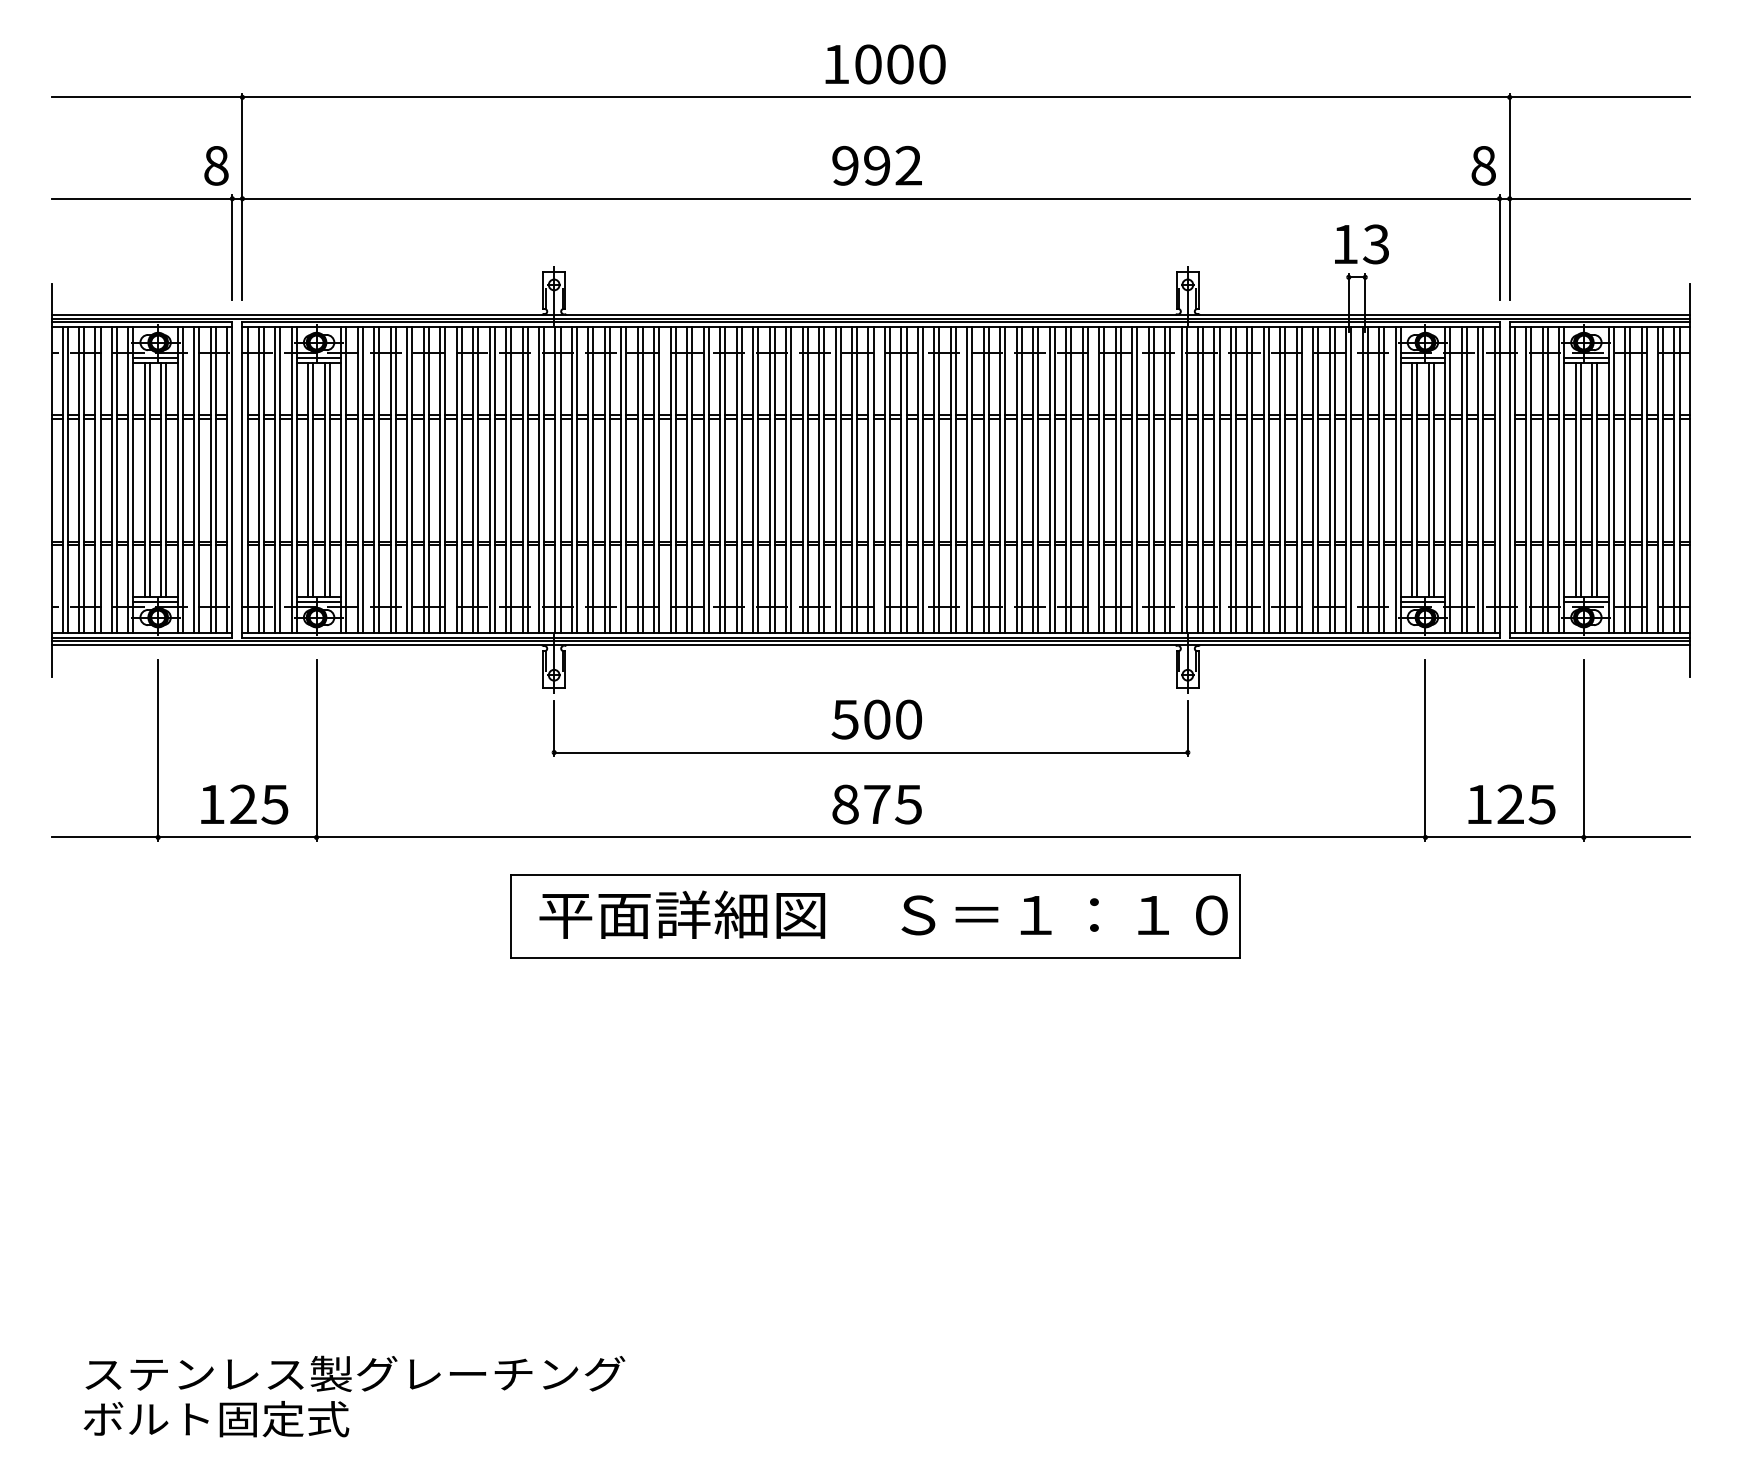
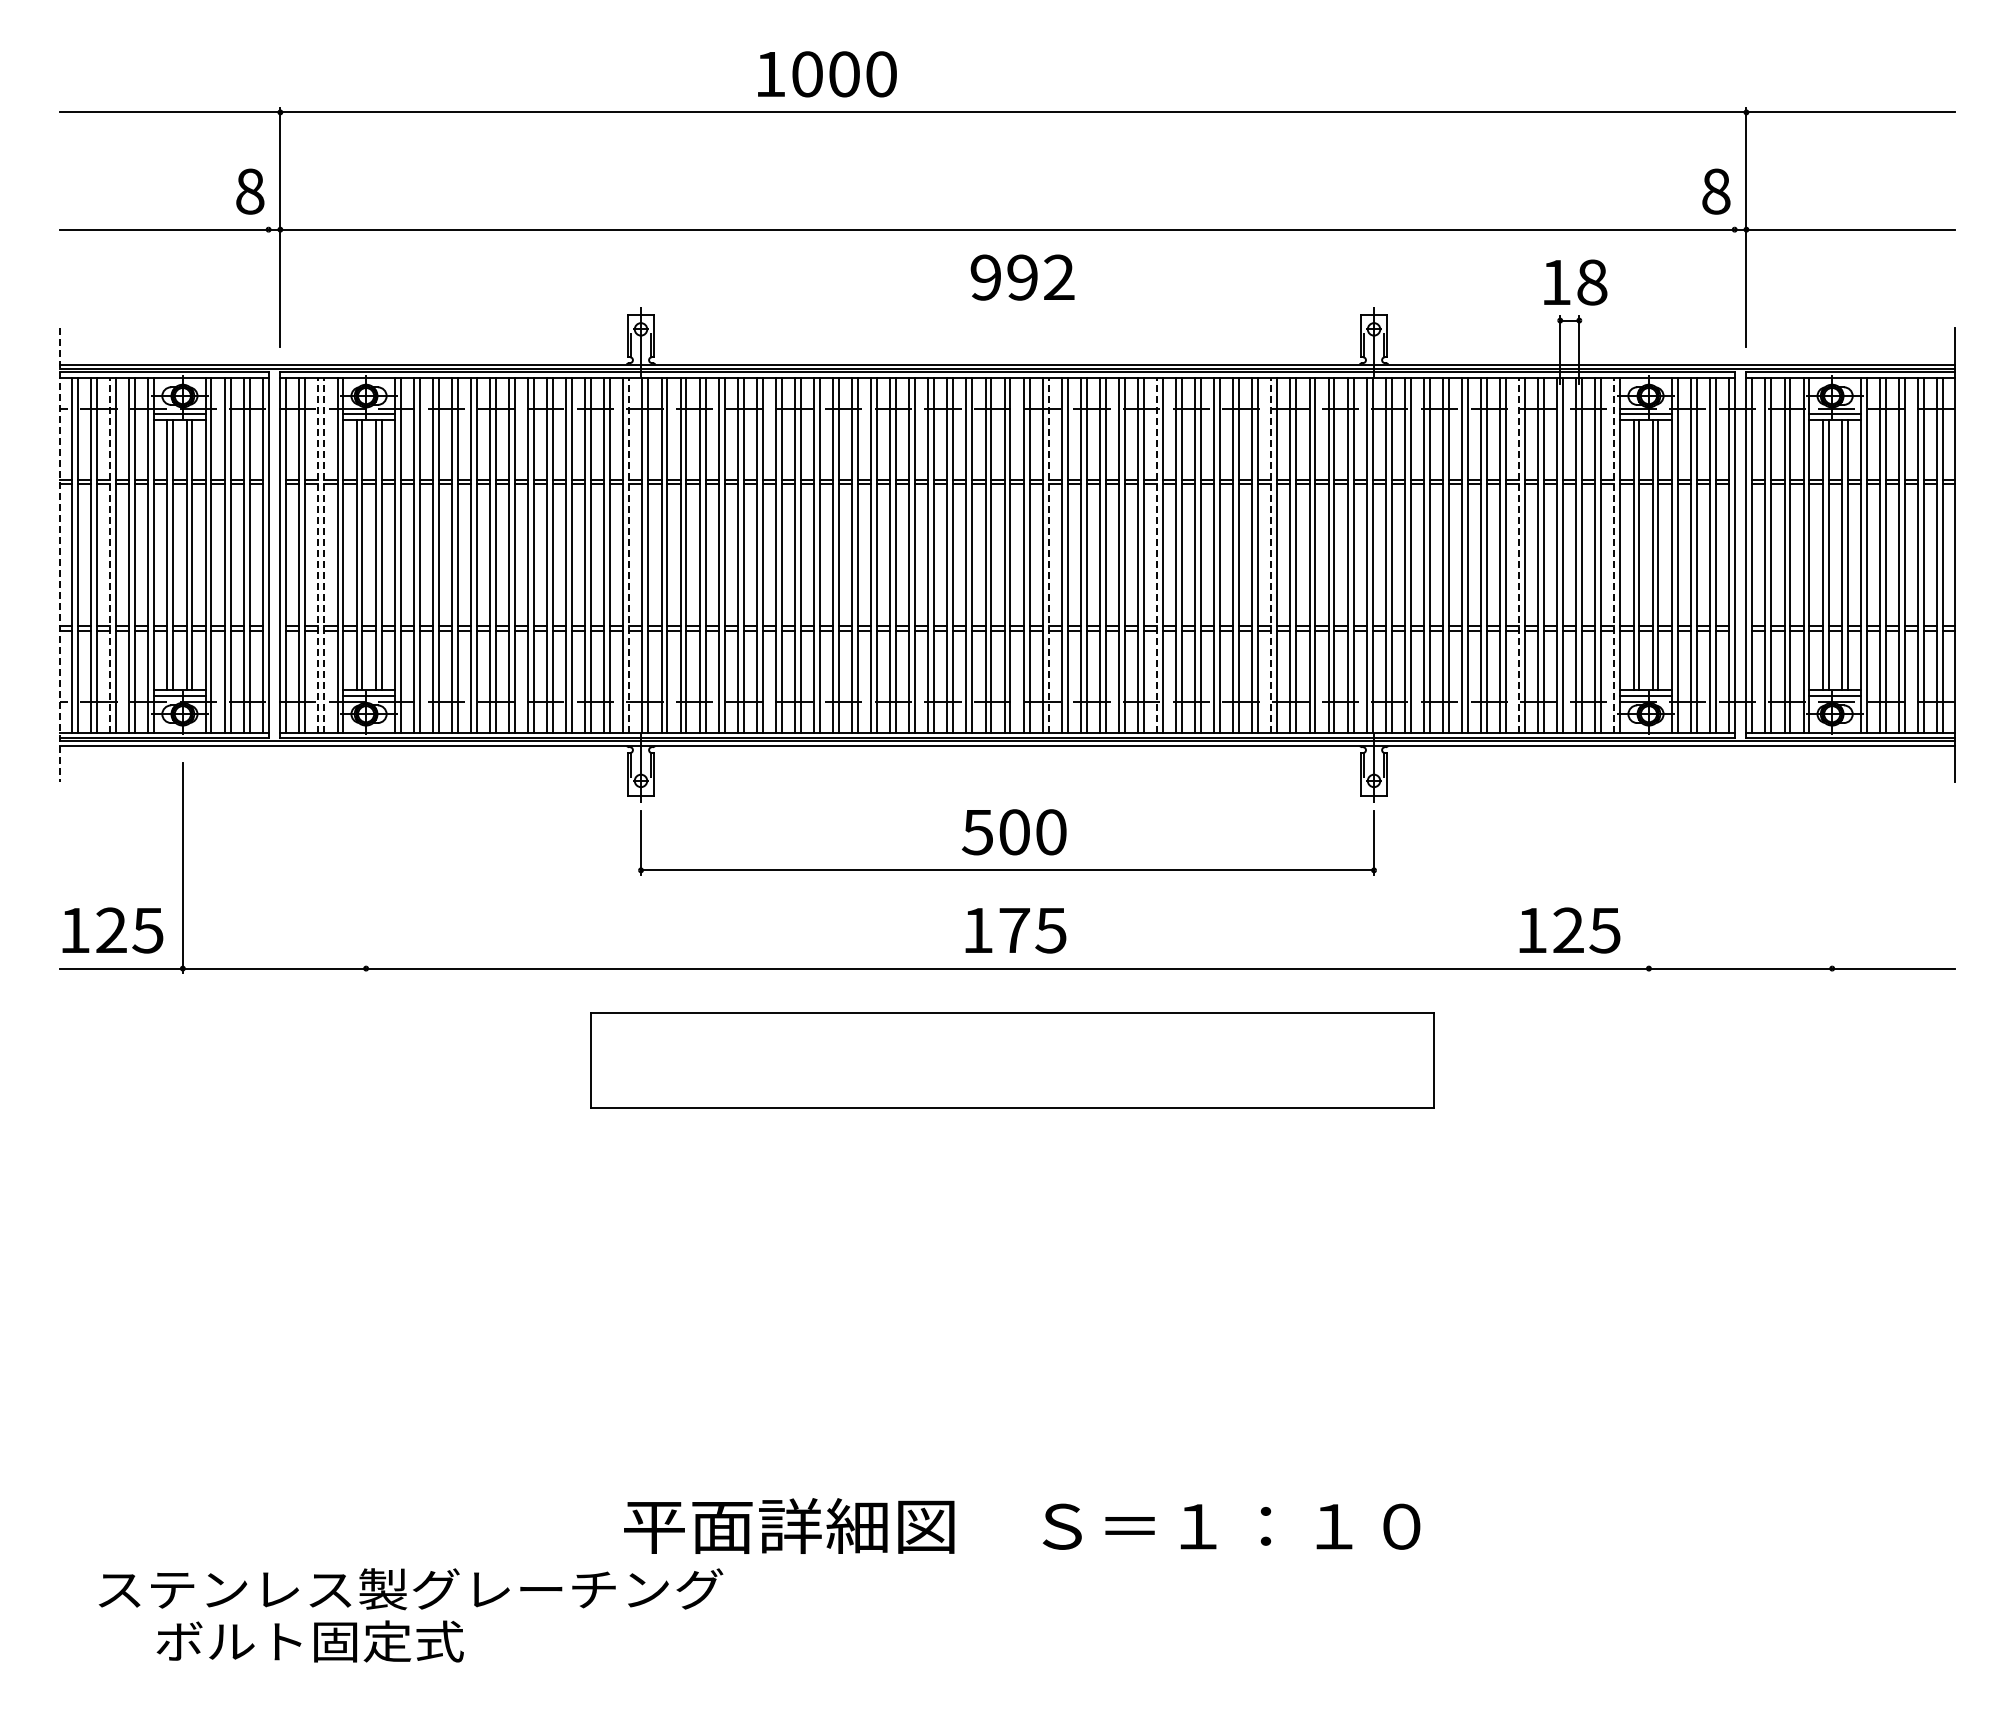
text: (885, 64) -> (827, 74), moved
text: (877, 165) -> (1022, 277), moved
text: (1375, 244) -> (1591, 282), 13 -> 18
line: (232, 246) -> (268, 285), removed
line: (1499, 246) -> (1734, 285), removed
line: (95, 479) -> (110, 554), solid -> dashed
line: (275, 479) -> (318, 554), solid -> dashed
line: (280, 479) -> (324, 554), solid -> dashed
line: (544, 479) -> (629, 554), solid -> dashed
line: (906, 479) -> (1048, 554), solid -> dashed
line: (1000, 479) -> (1157, 554), solid -> dashed
line: (1099, 479) -> (1271, 554), solid -> dashed
line: (1313, 479) -> (1519, 554), solid -> dashed
line: (1395, 479) -> (1614, 554), solid -> dashed
line: (52, 480) -> (60, 555), solid -> dashed
line: (316, 750) -> (366, 867), removed
line: (1425, 750) -> (1648, 867), removed
line: (1584, 750) -> (1832, 867), removed
text: (244, 804) -> (112, 930), moved
text: (845, 804) -> (978, 930), 875 -> 175
text: (1511, 804) -> (1569, 930), moved
text: (883, 914) -> (1022, 1525), moved
text: (215, 1419) -> (309, 1641), moved

